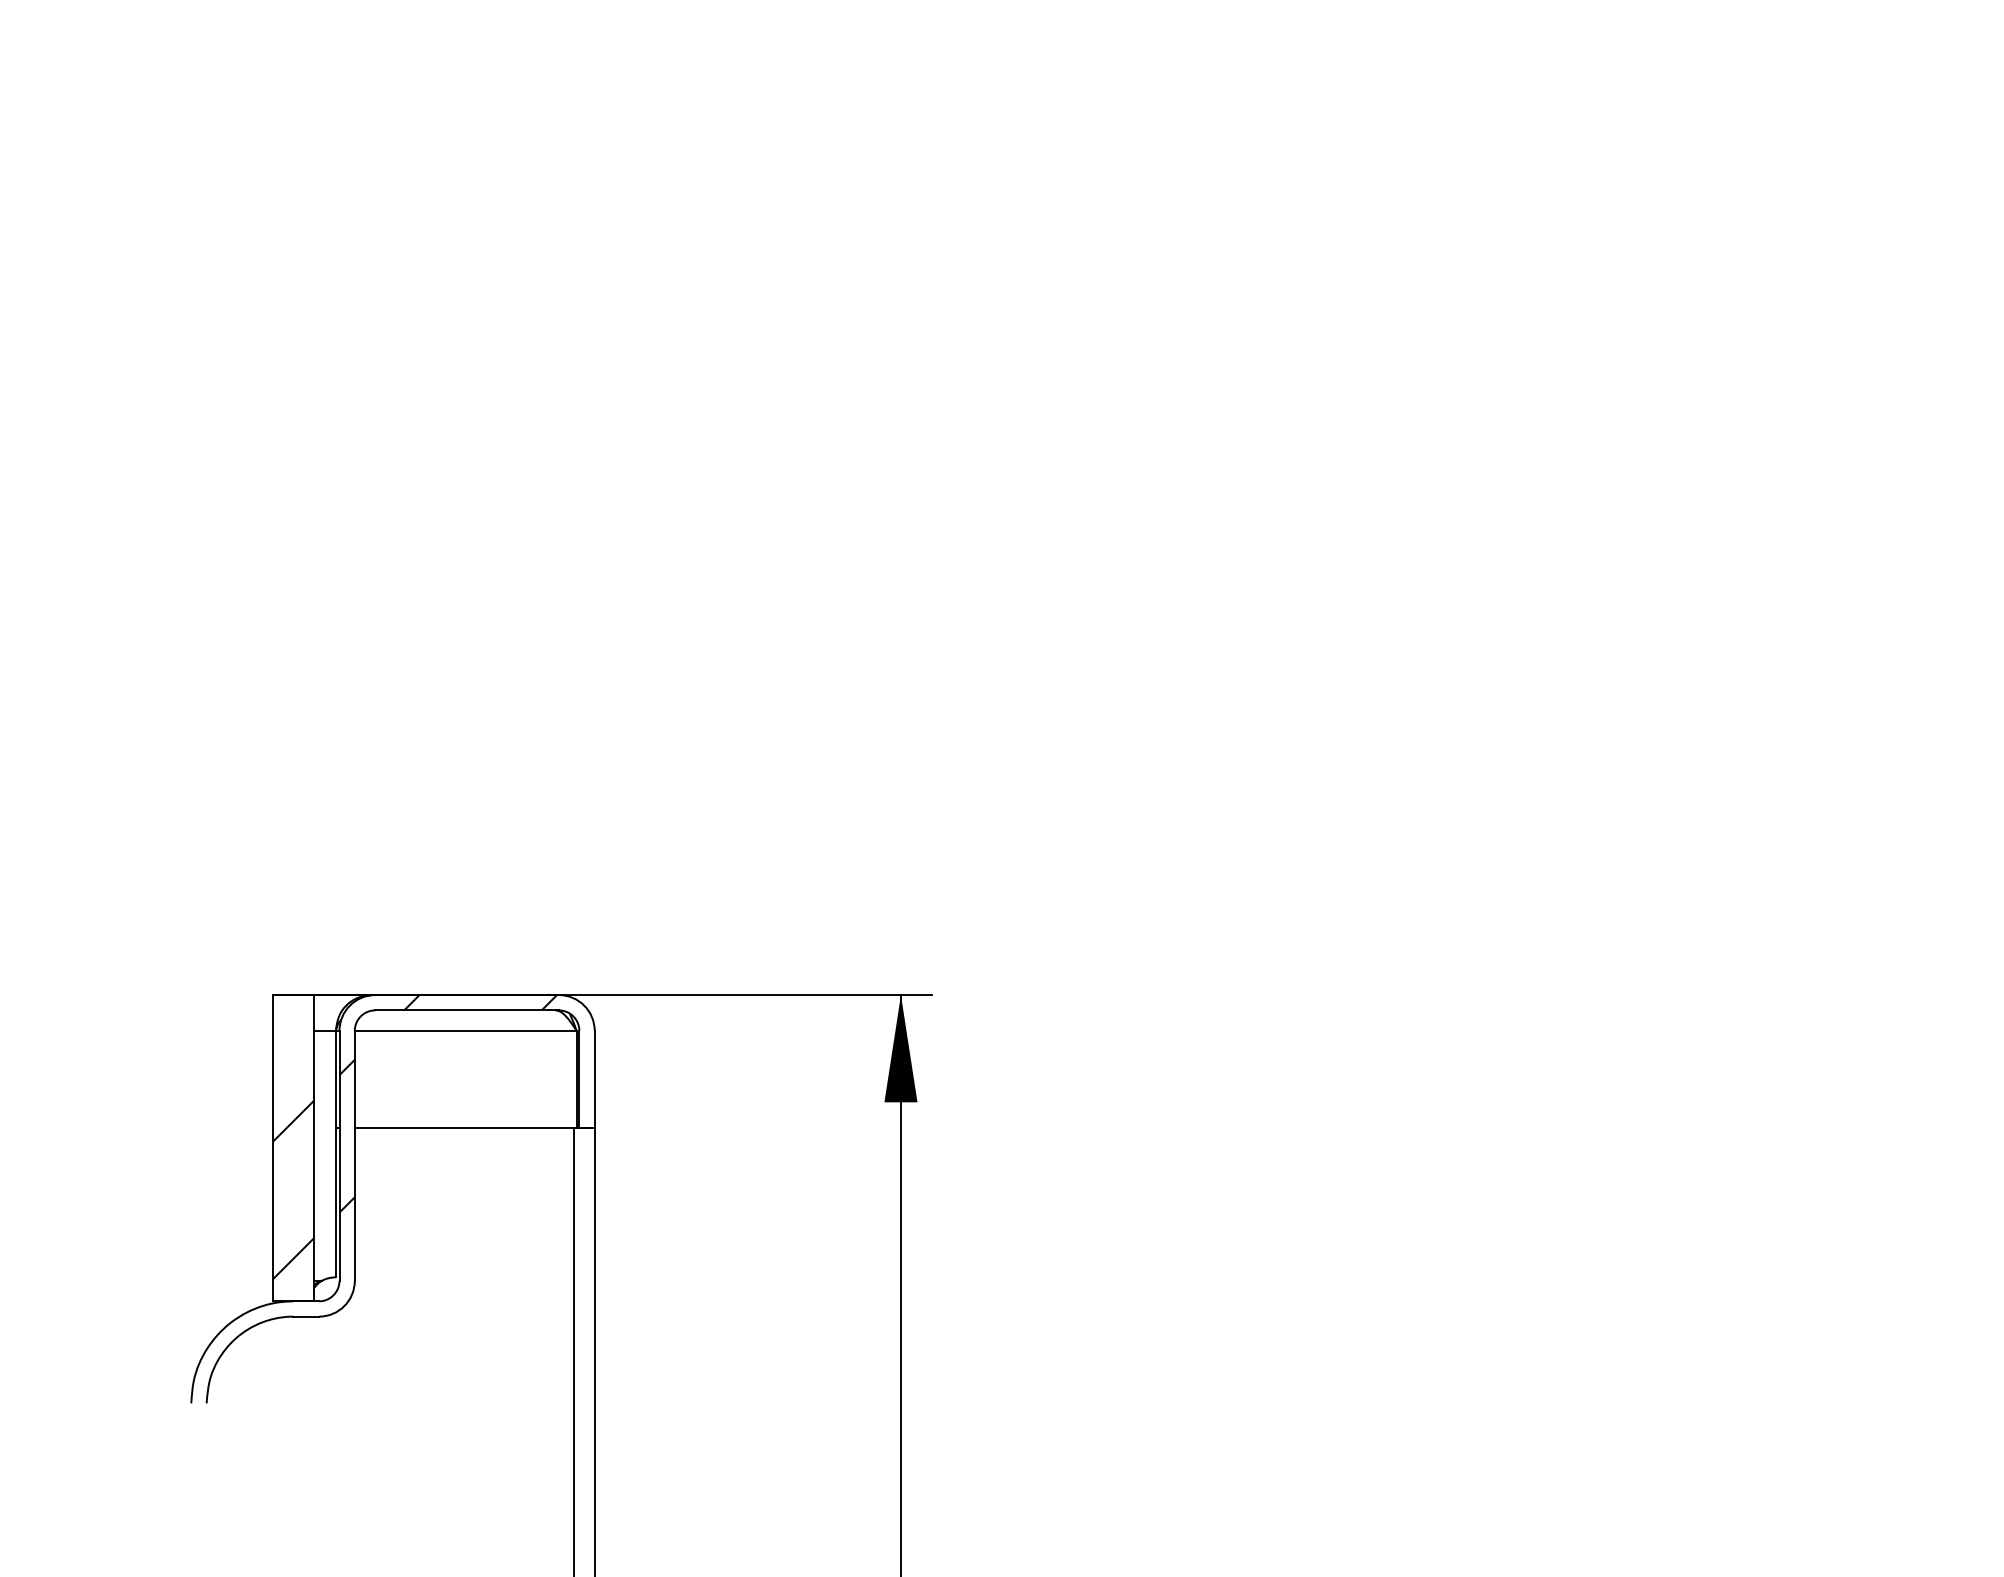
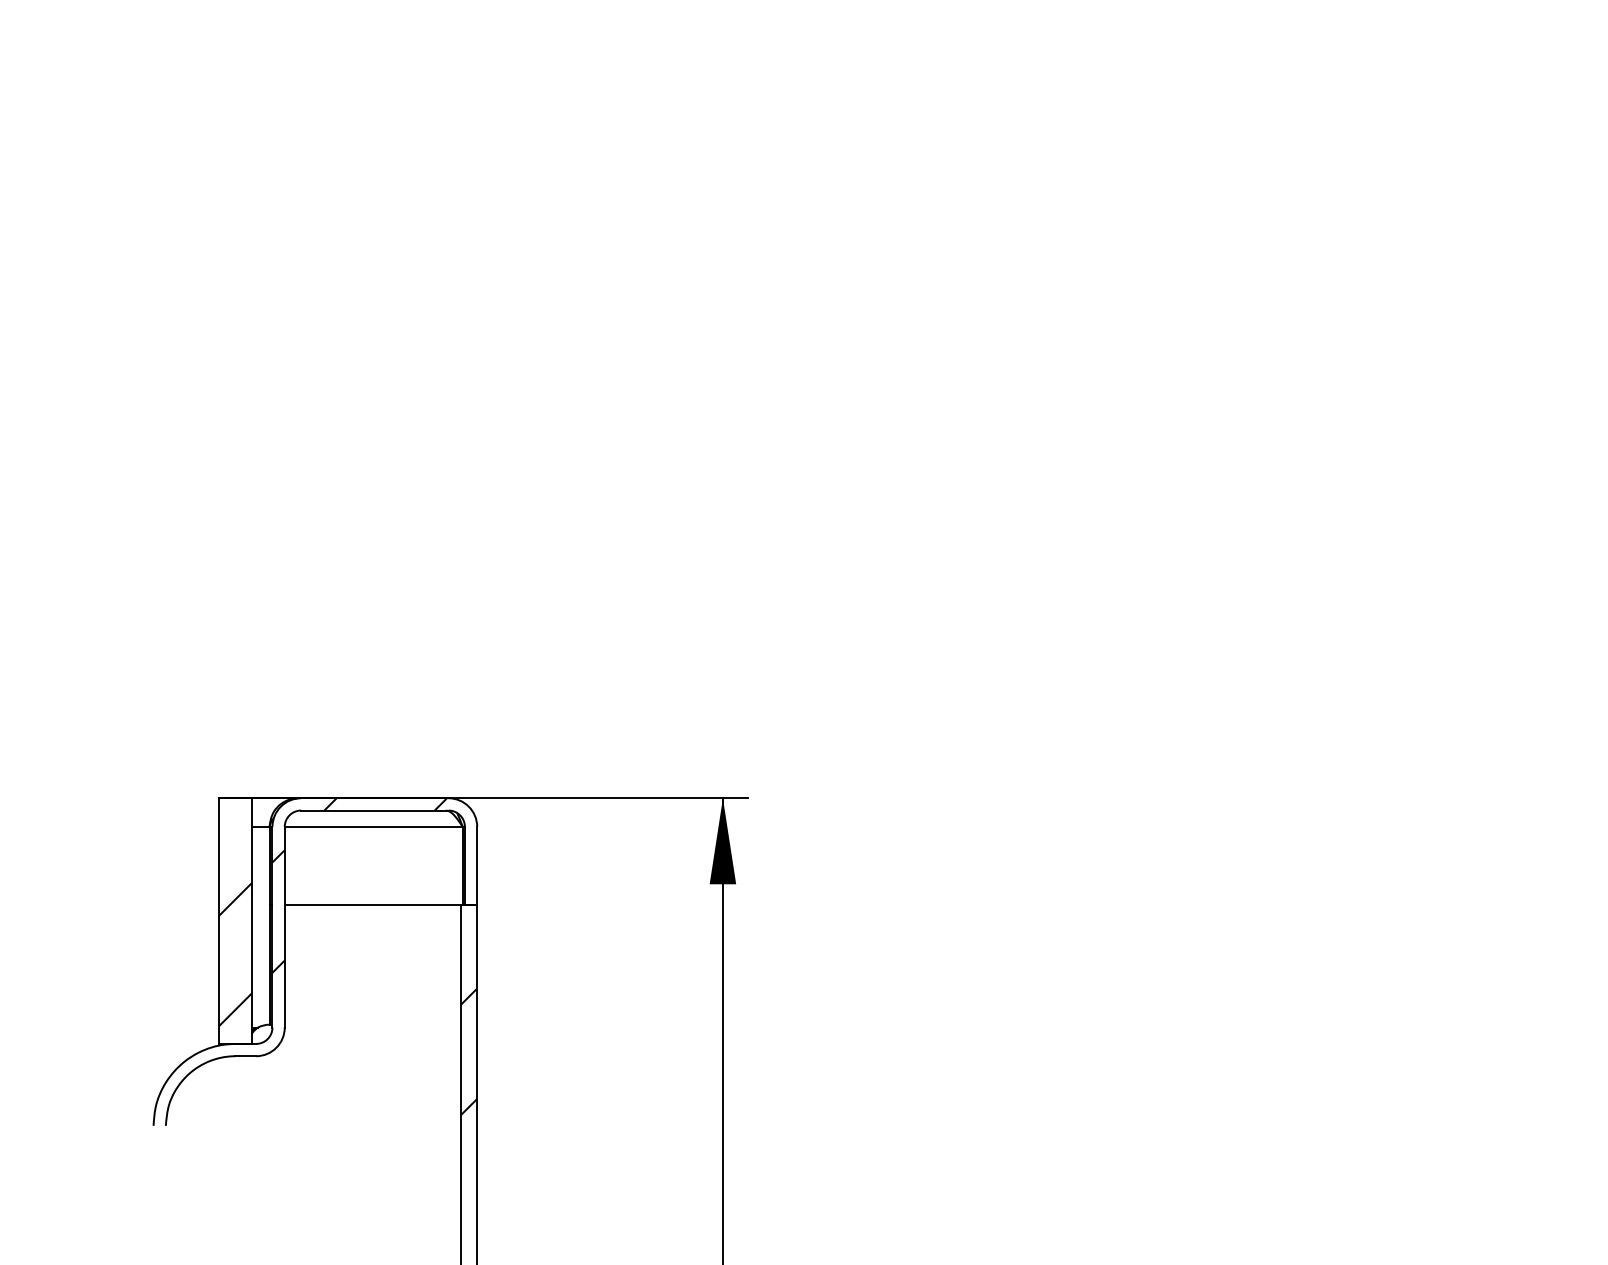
hatch: (584, 1311) -> (469, 1052), added

